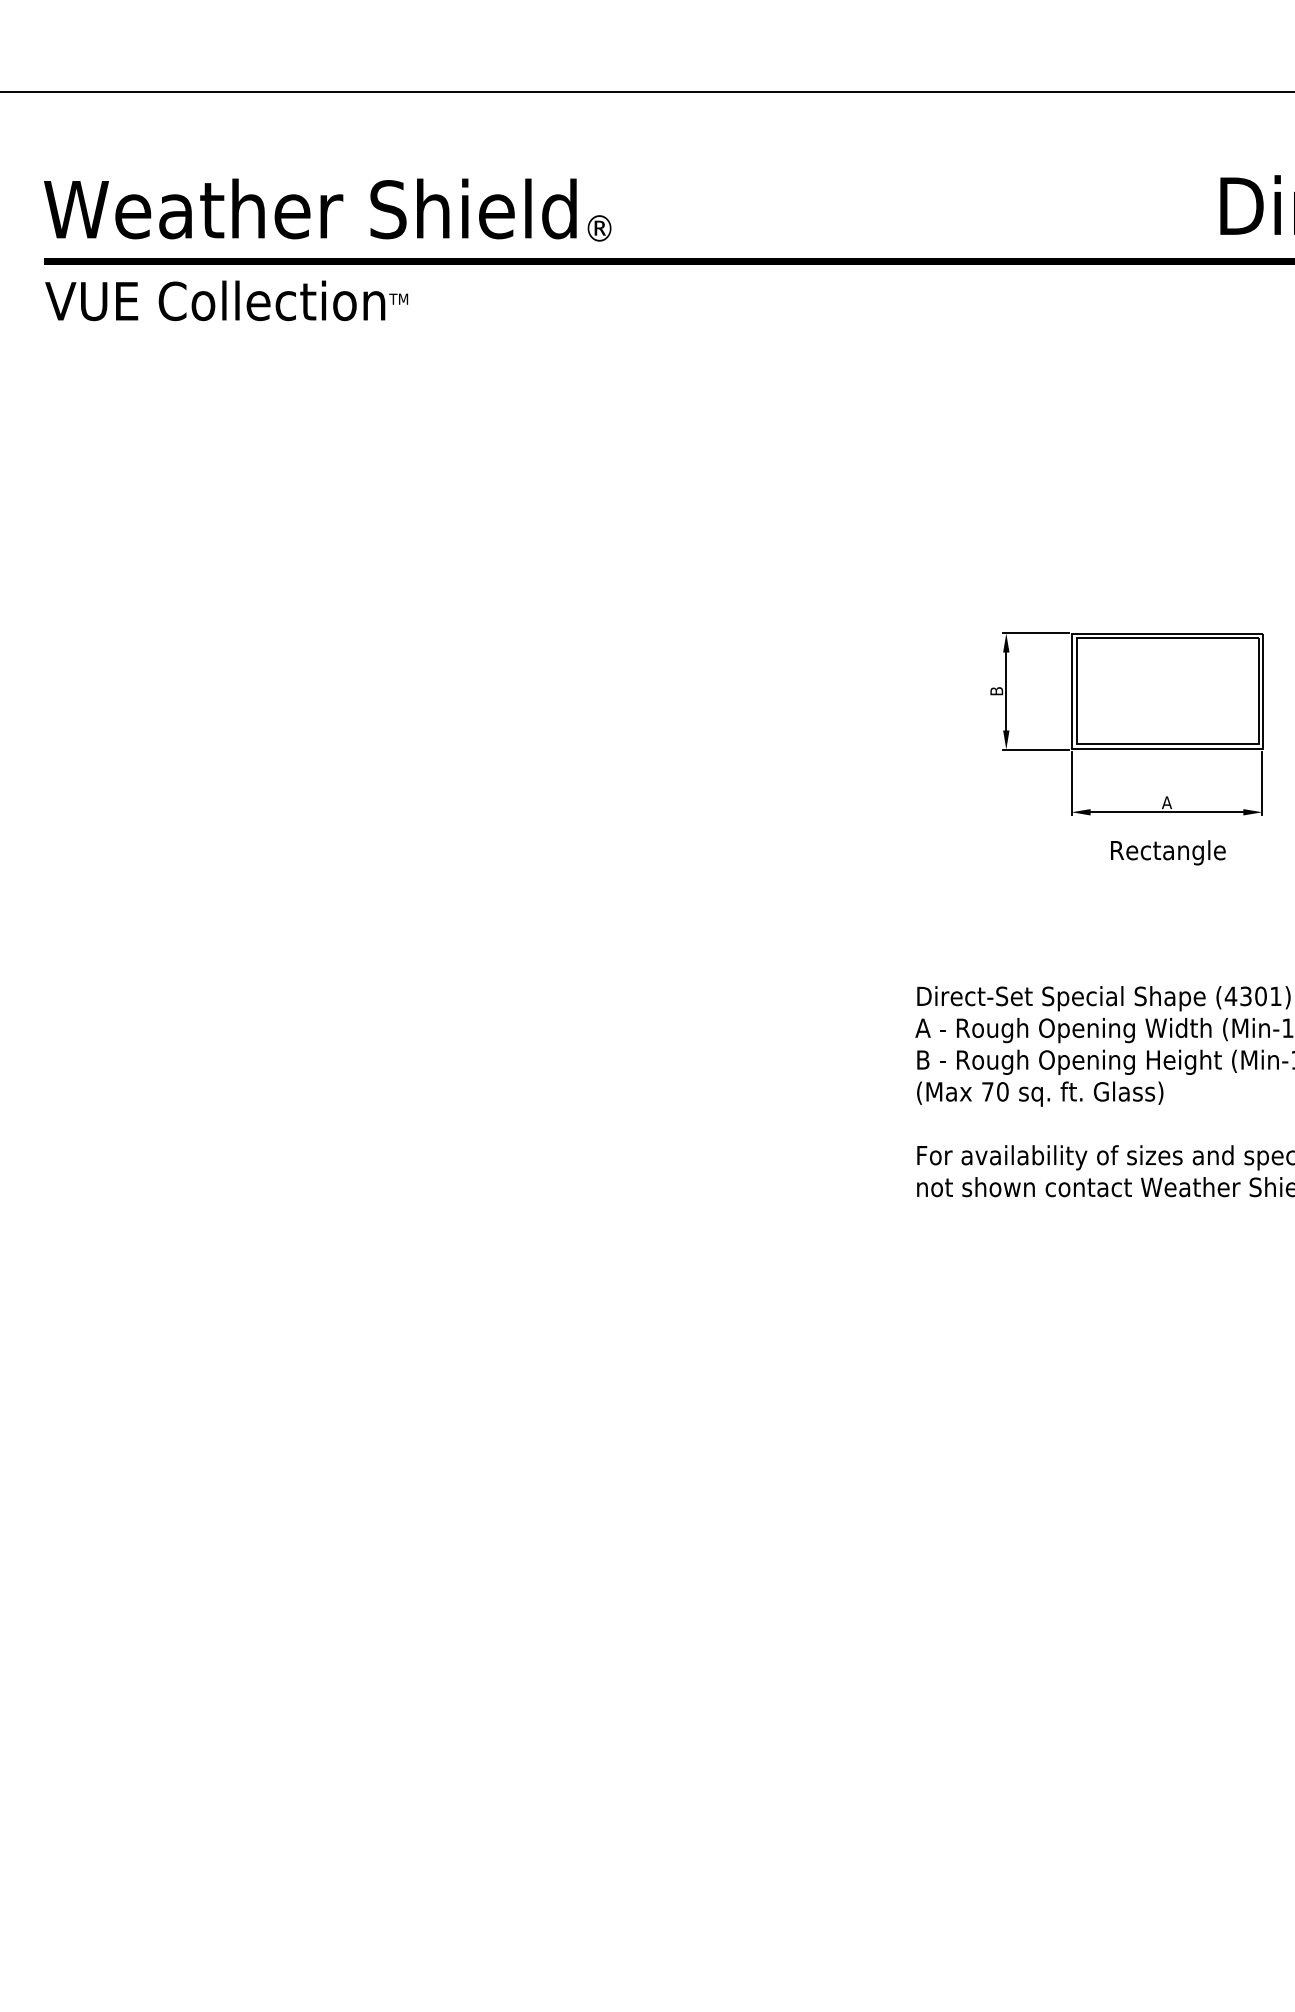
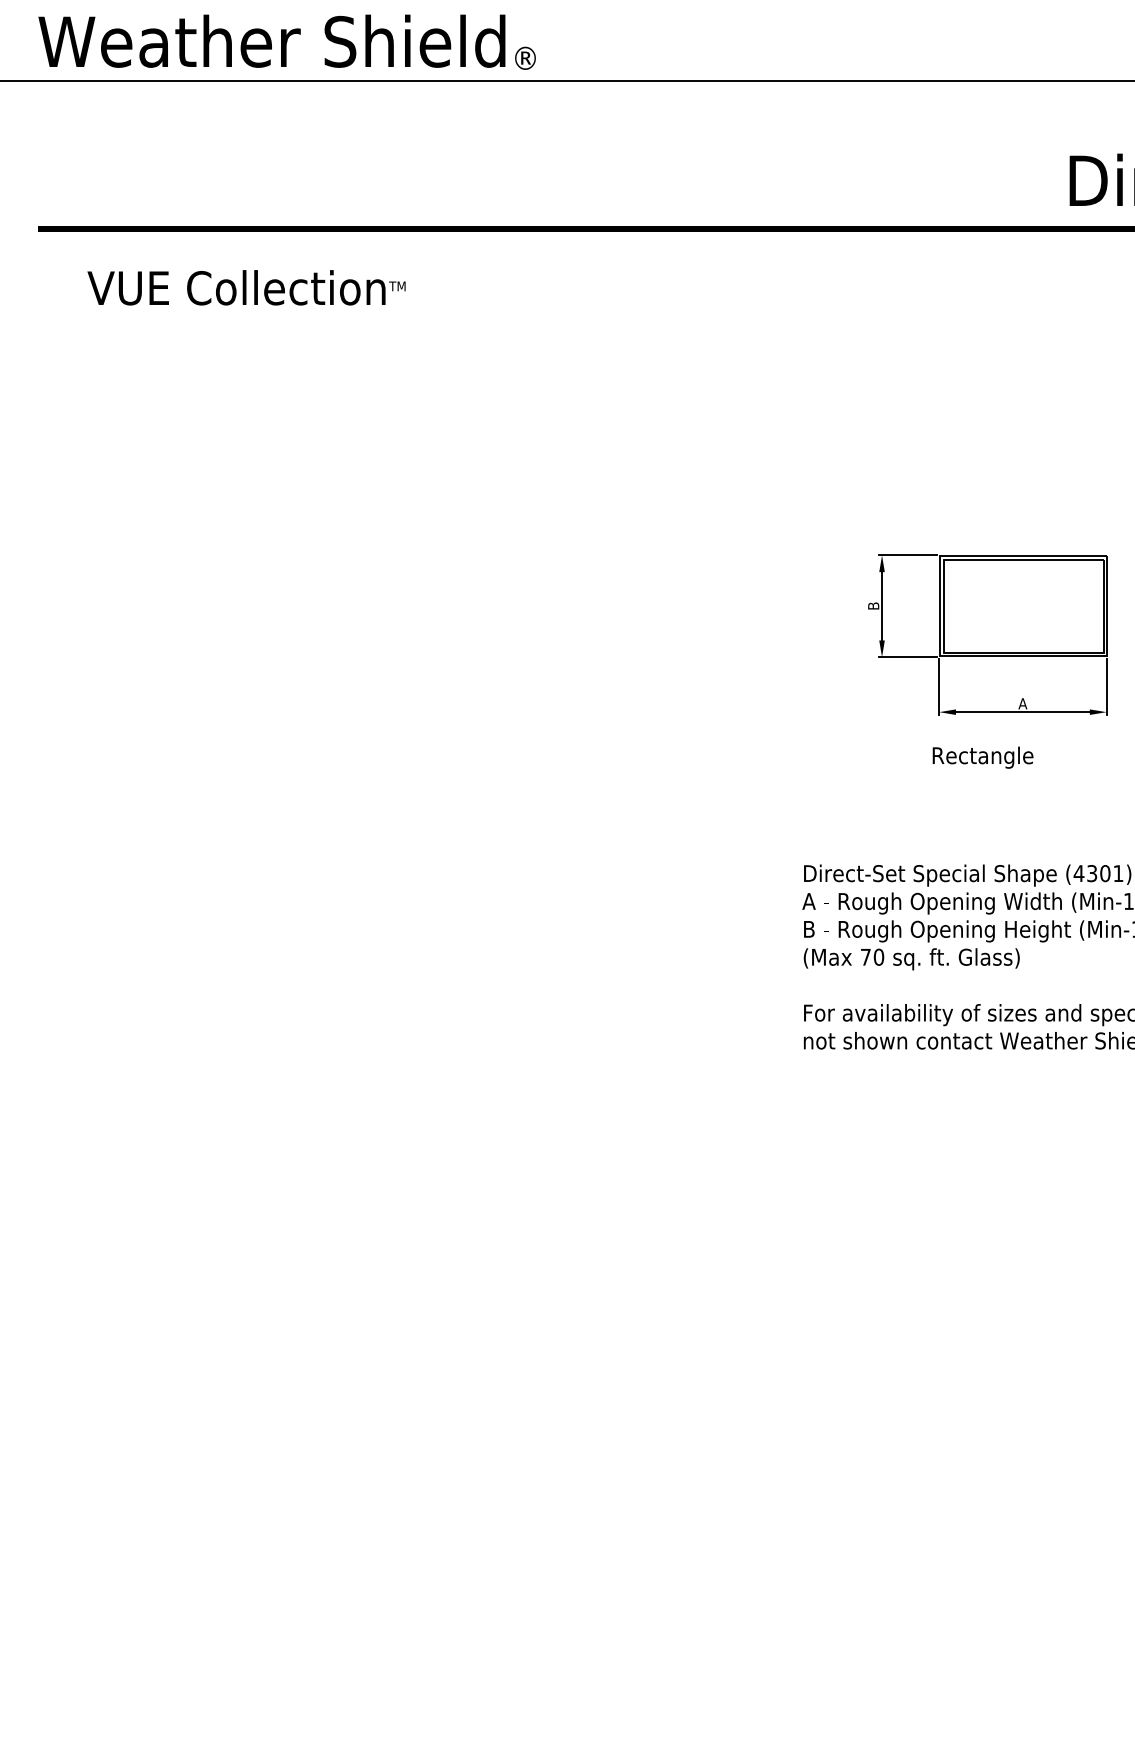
text: (326, 209) -> (286, 41), moved
text: (226, 300) -> (246, 287), moved
text: (1167, 852) -> (982, 757), moved

